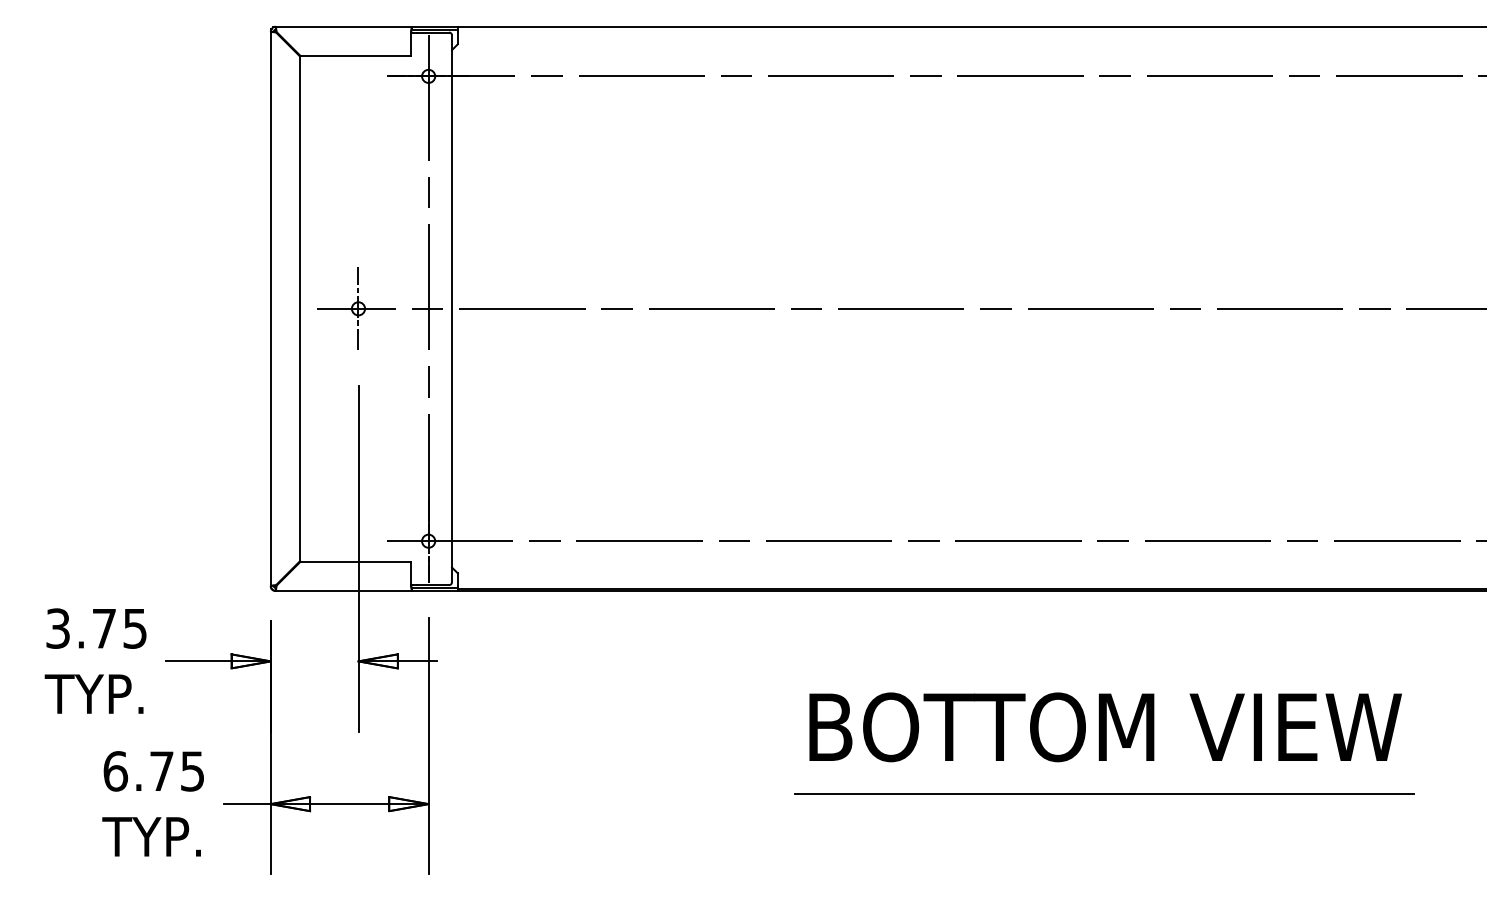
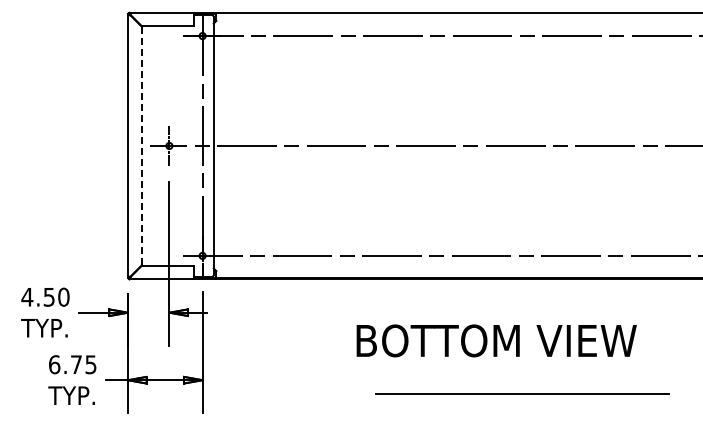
line: (299, 309) -> (141, 146), solid -> dashed
text: (96, 627) -> (45, 296), 3.75 -> 4.50
text: (1105, 726) -> (496, 340), moved
line: (1105, 792) -> (522, 393), moved

